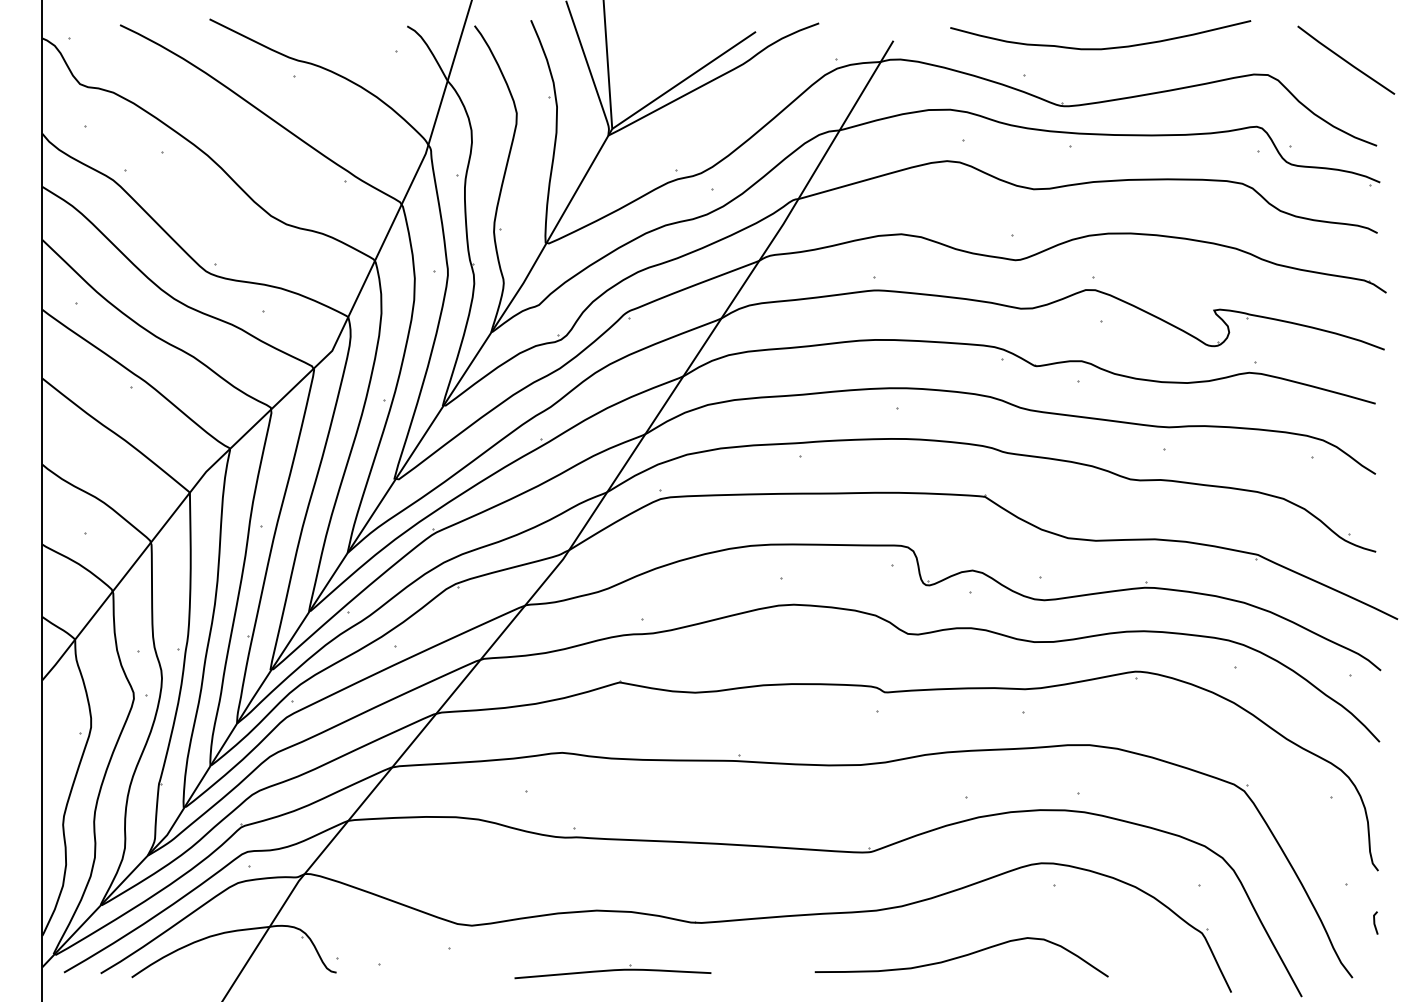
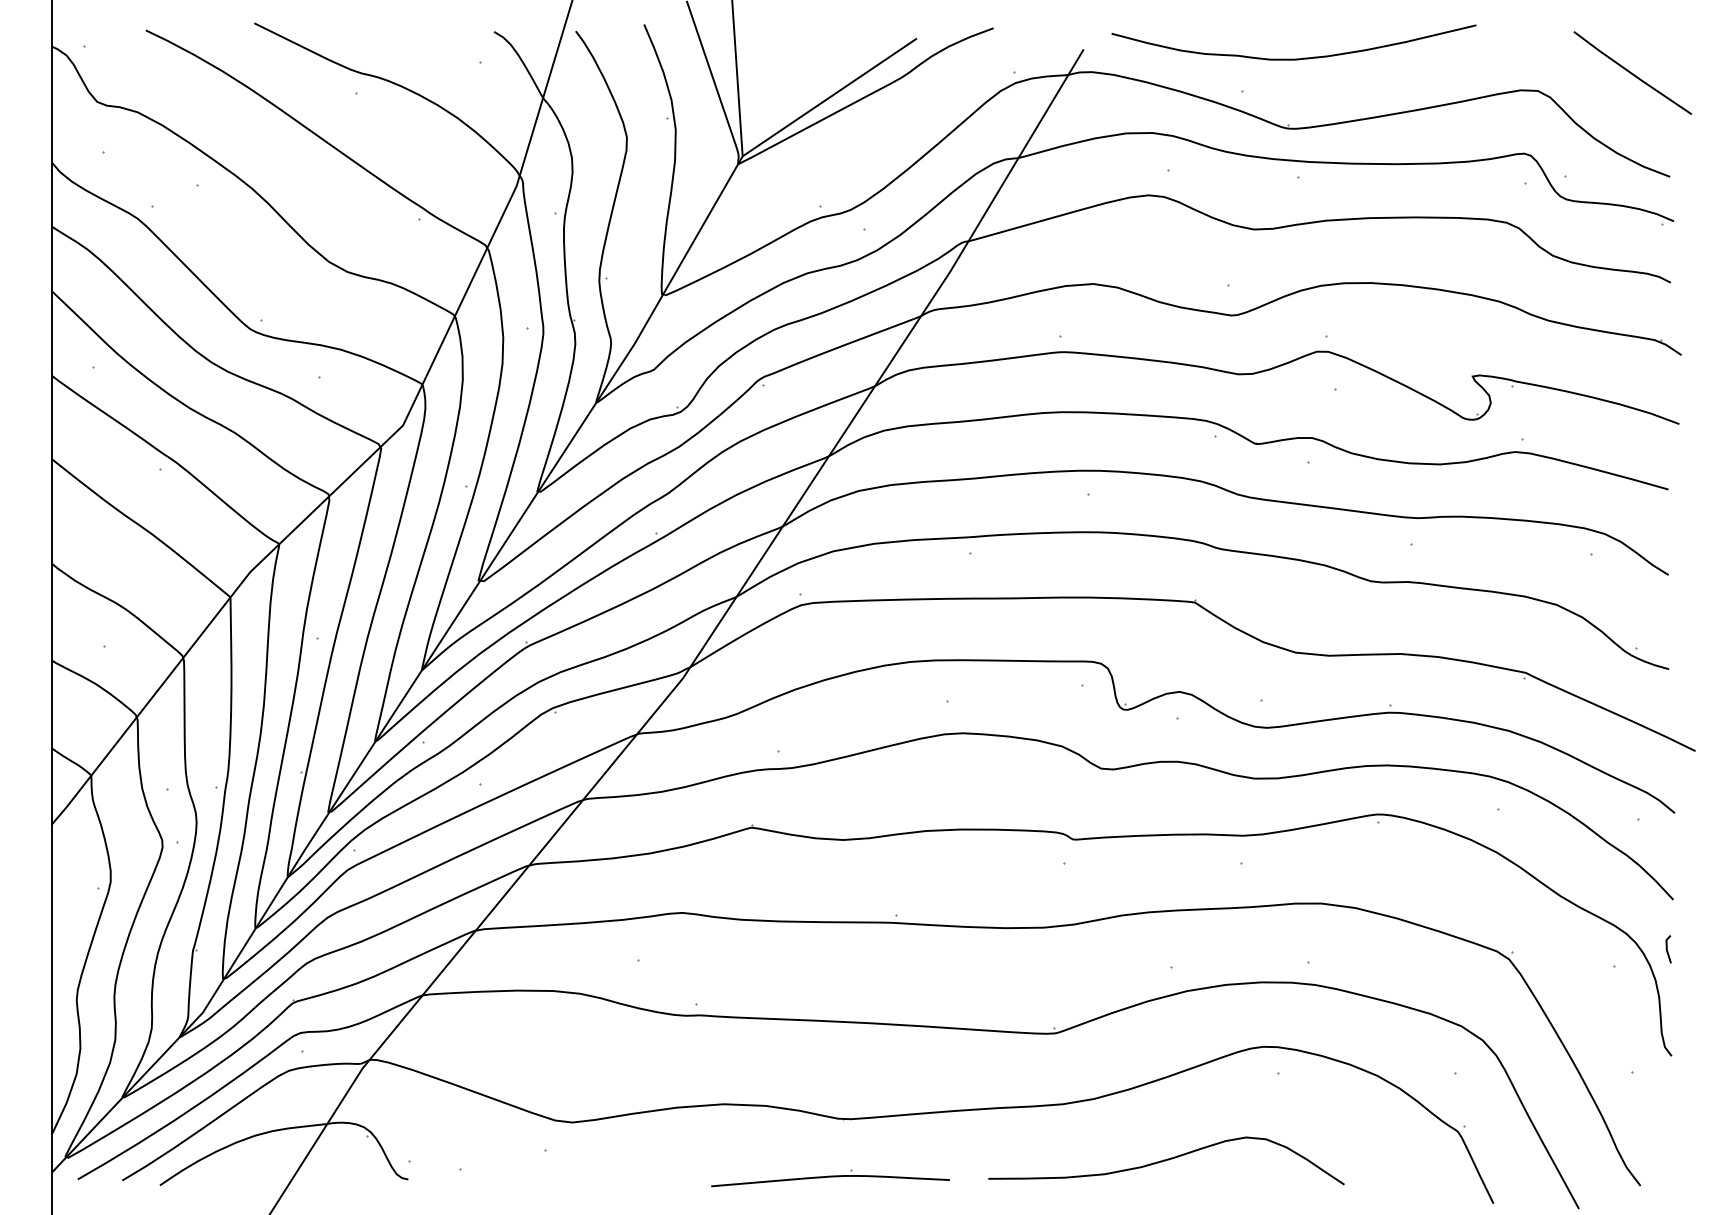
curve: (1100, 48) -> (1293, 58), moved
line: (1374, 923) -> (1667, 949), moved
part: (612, 971) -> (830, 1178), moved

